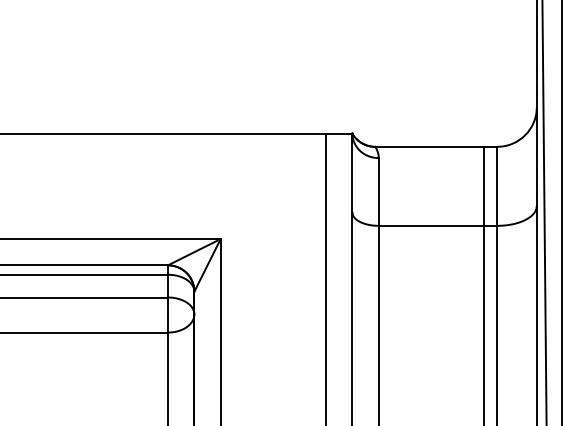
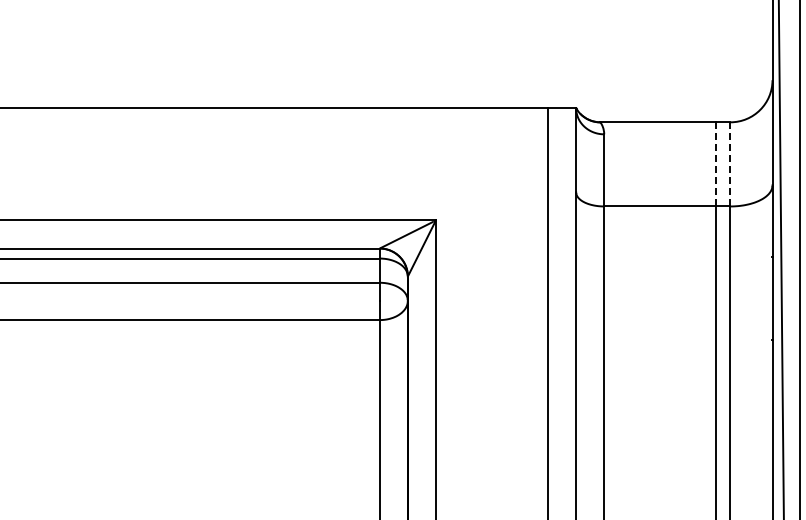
line: (497, 185) -> (730, 163), solid -> dashed
line: (484, 186) -> (716, 164), solid -> dashed

